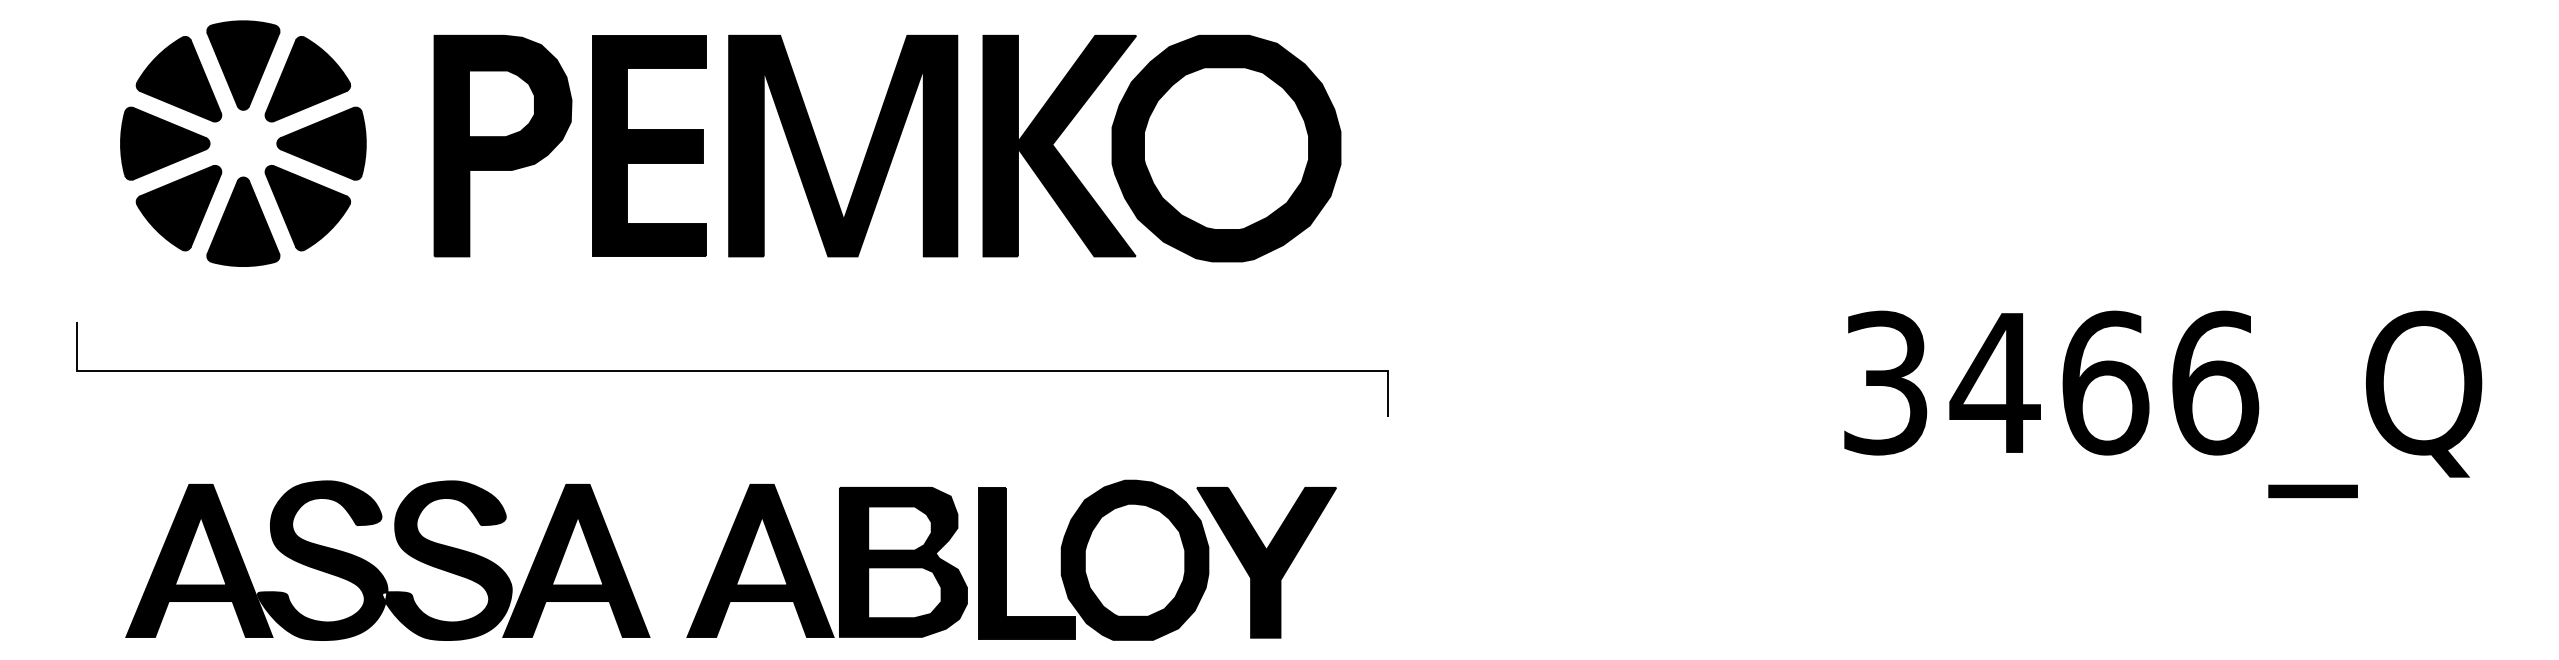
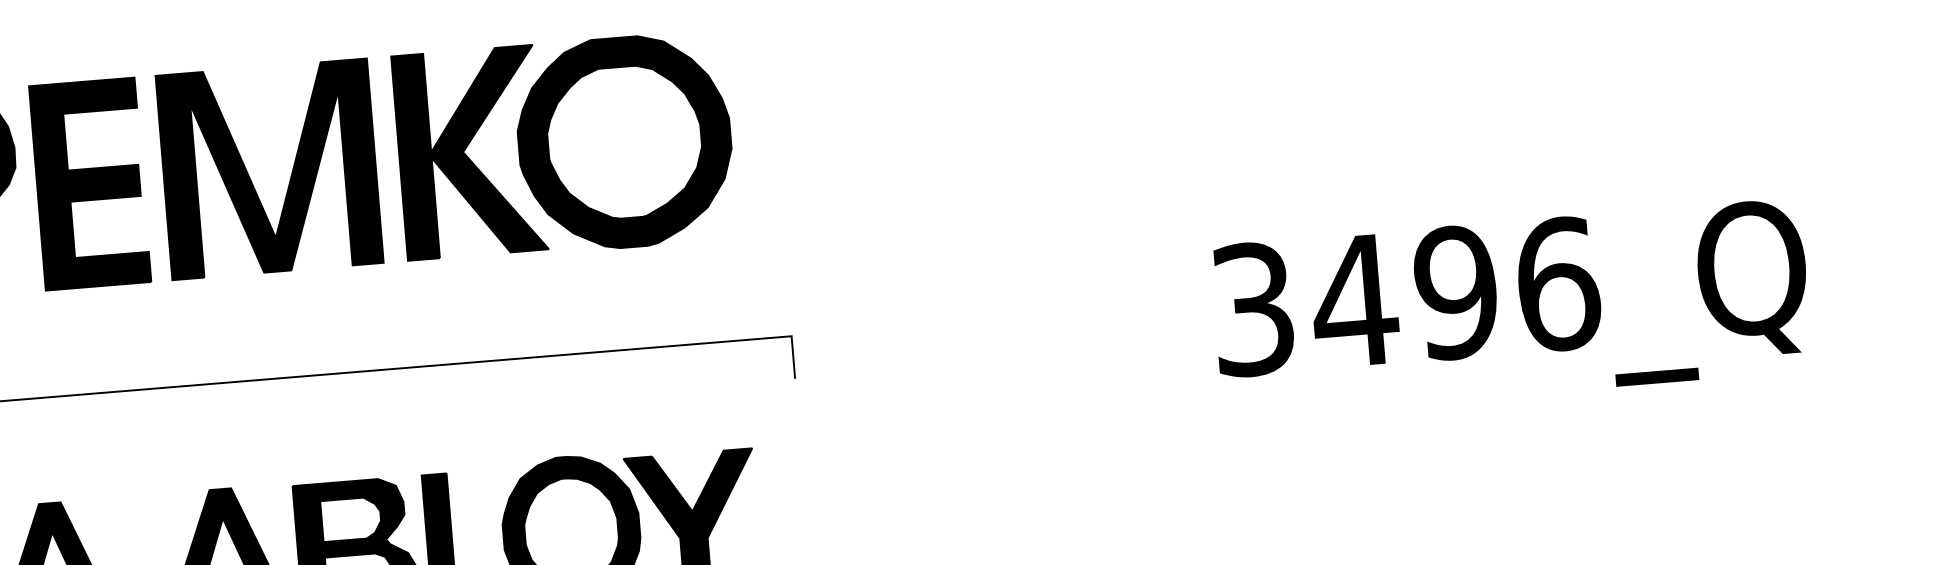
text: (2105, 382) -> (1456, 292), 3466_Q -> 3496_Q

